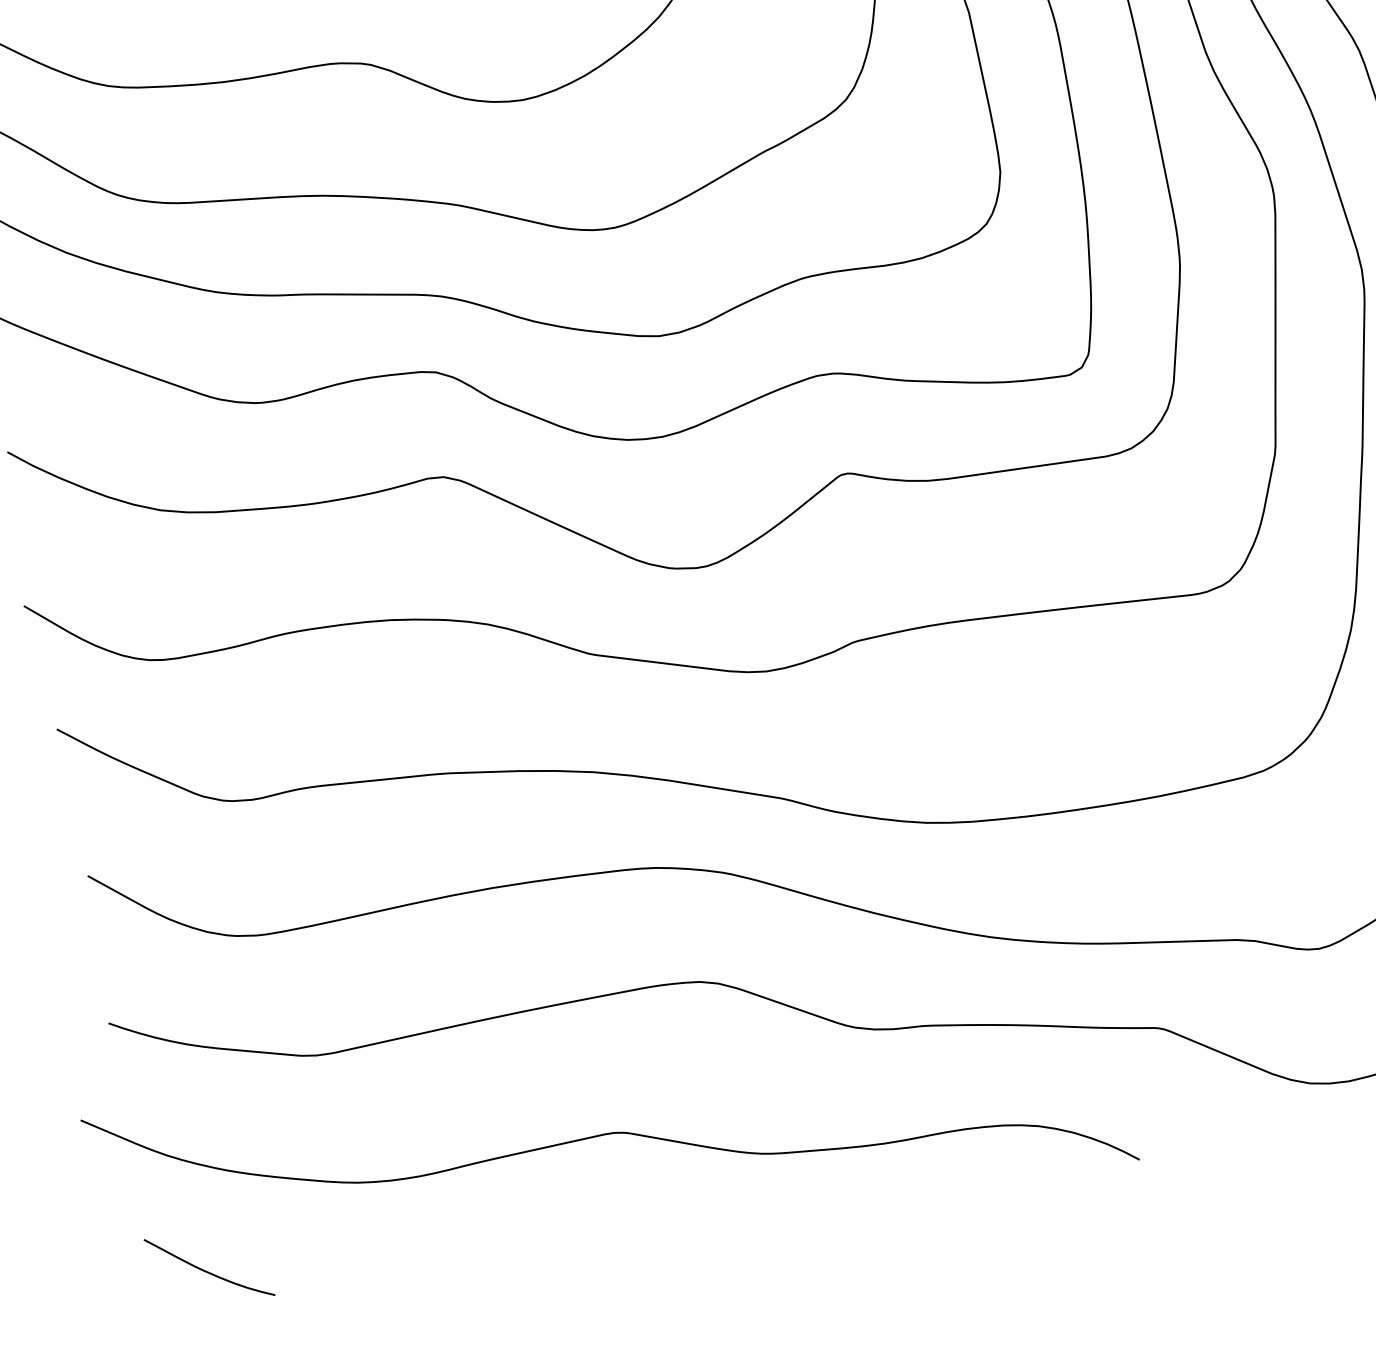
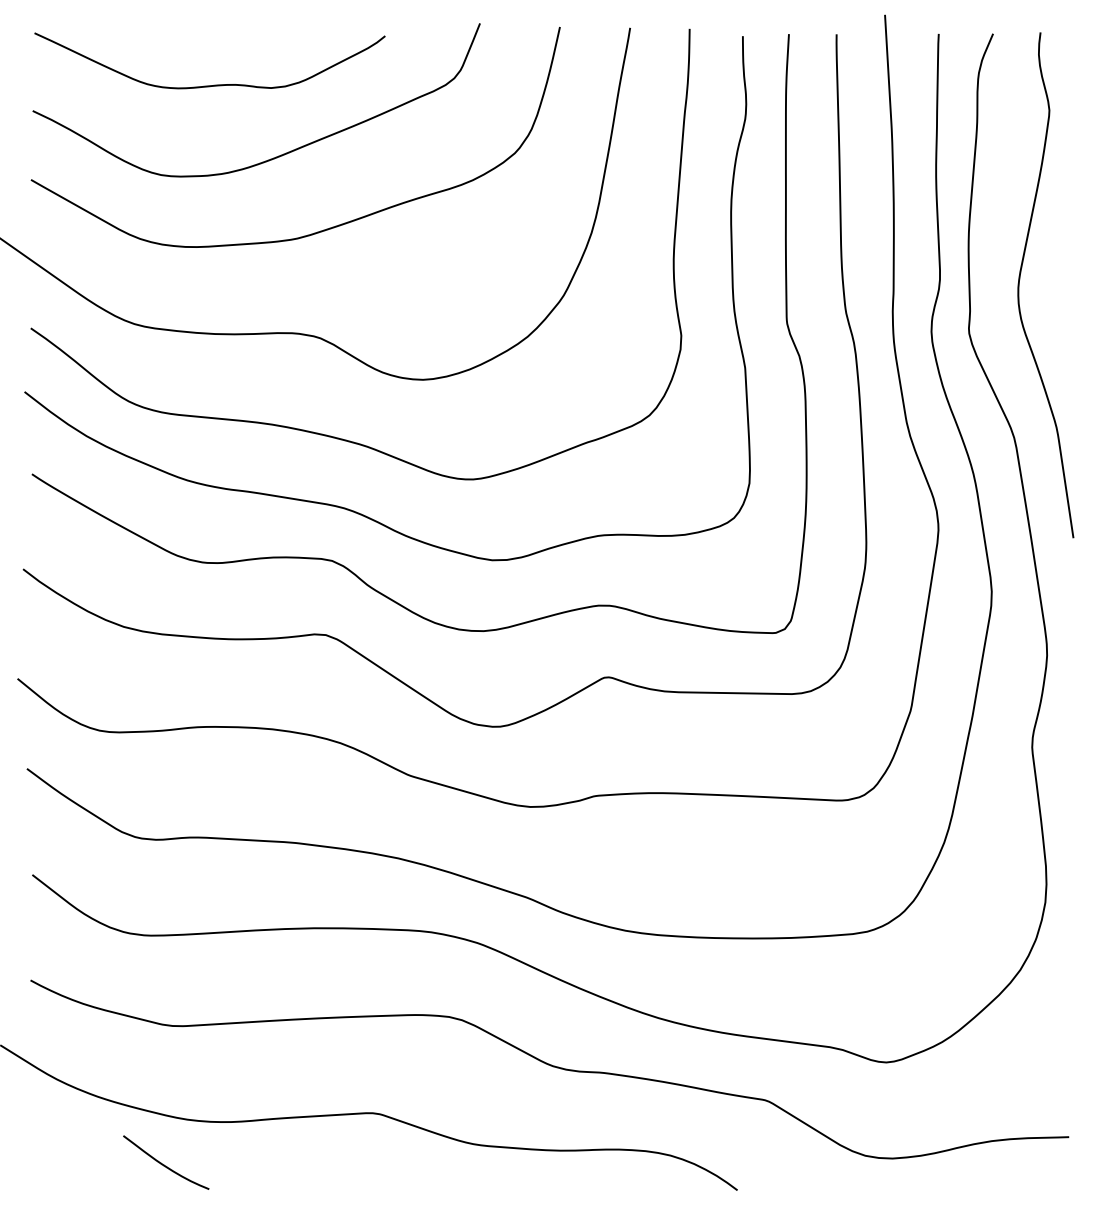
curve: (207, 1270) -> (164, 1164), moved

